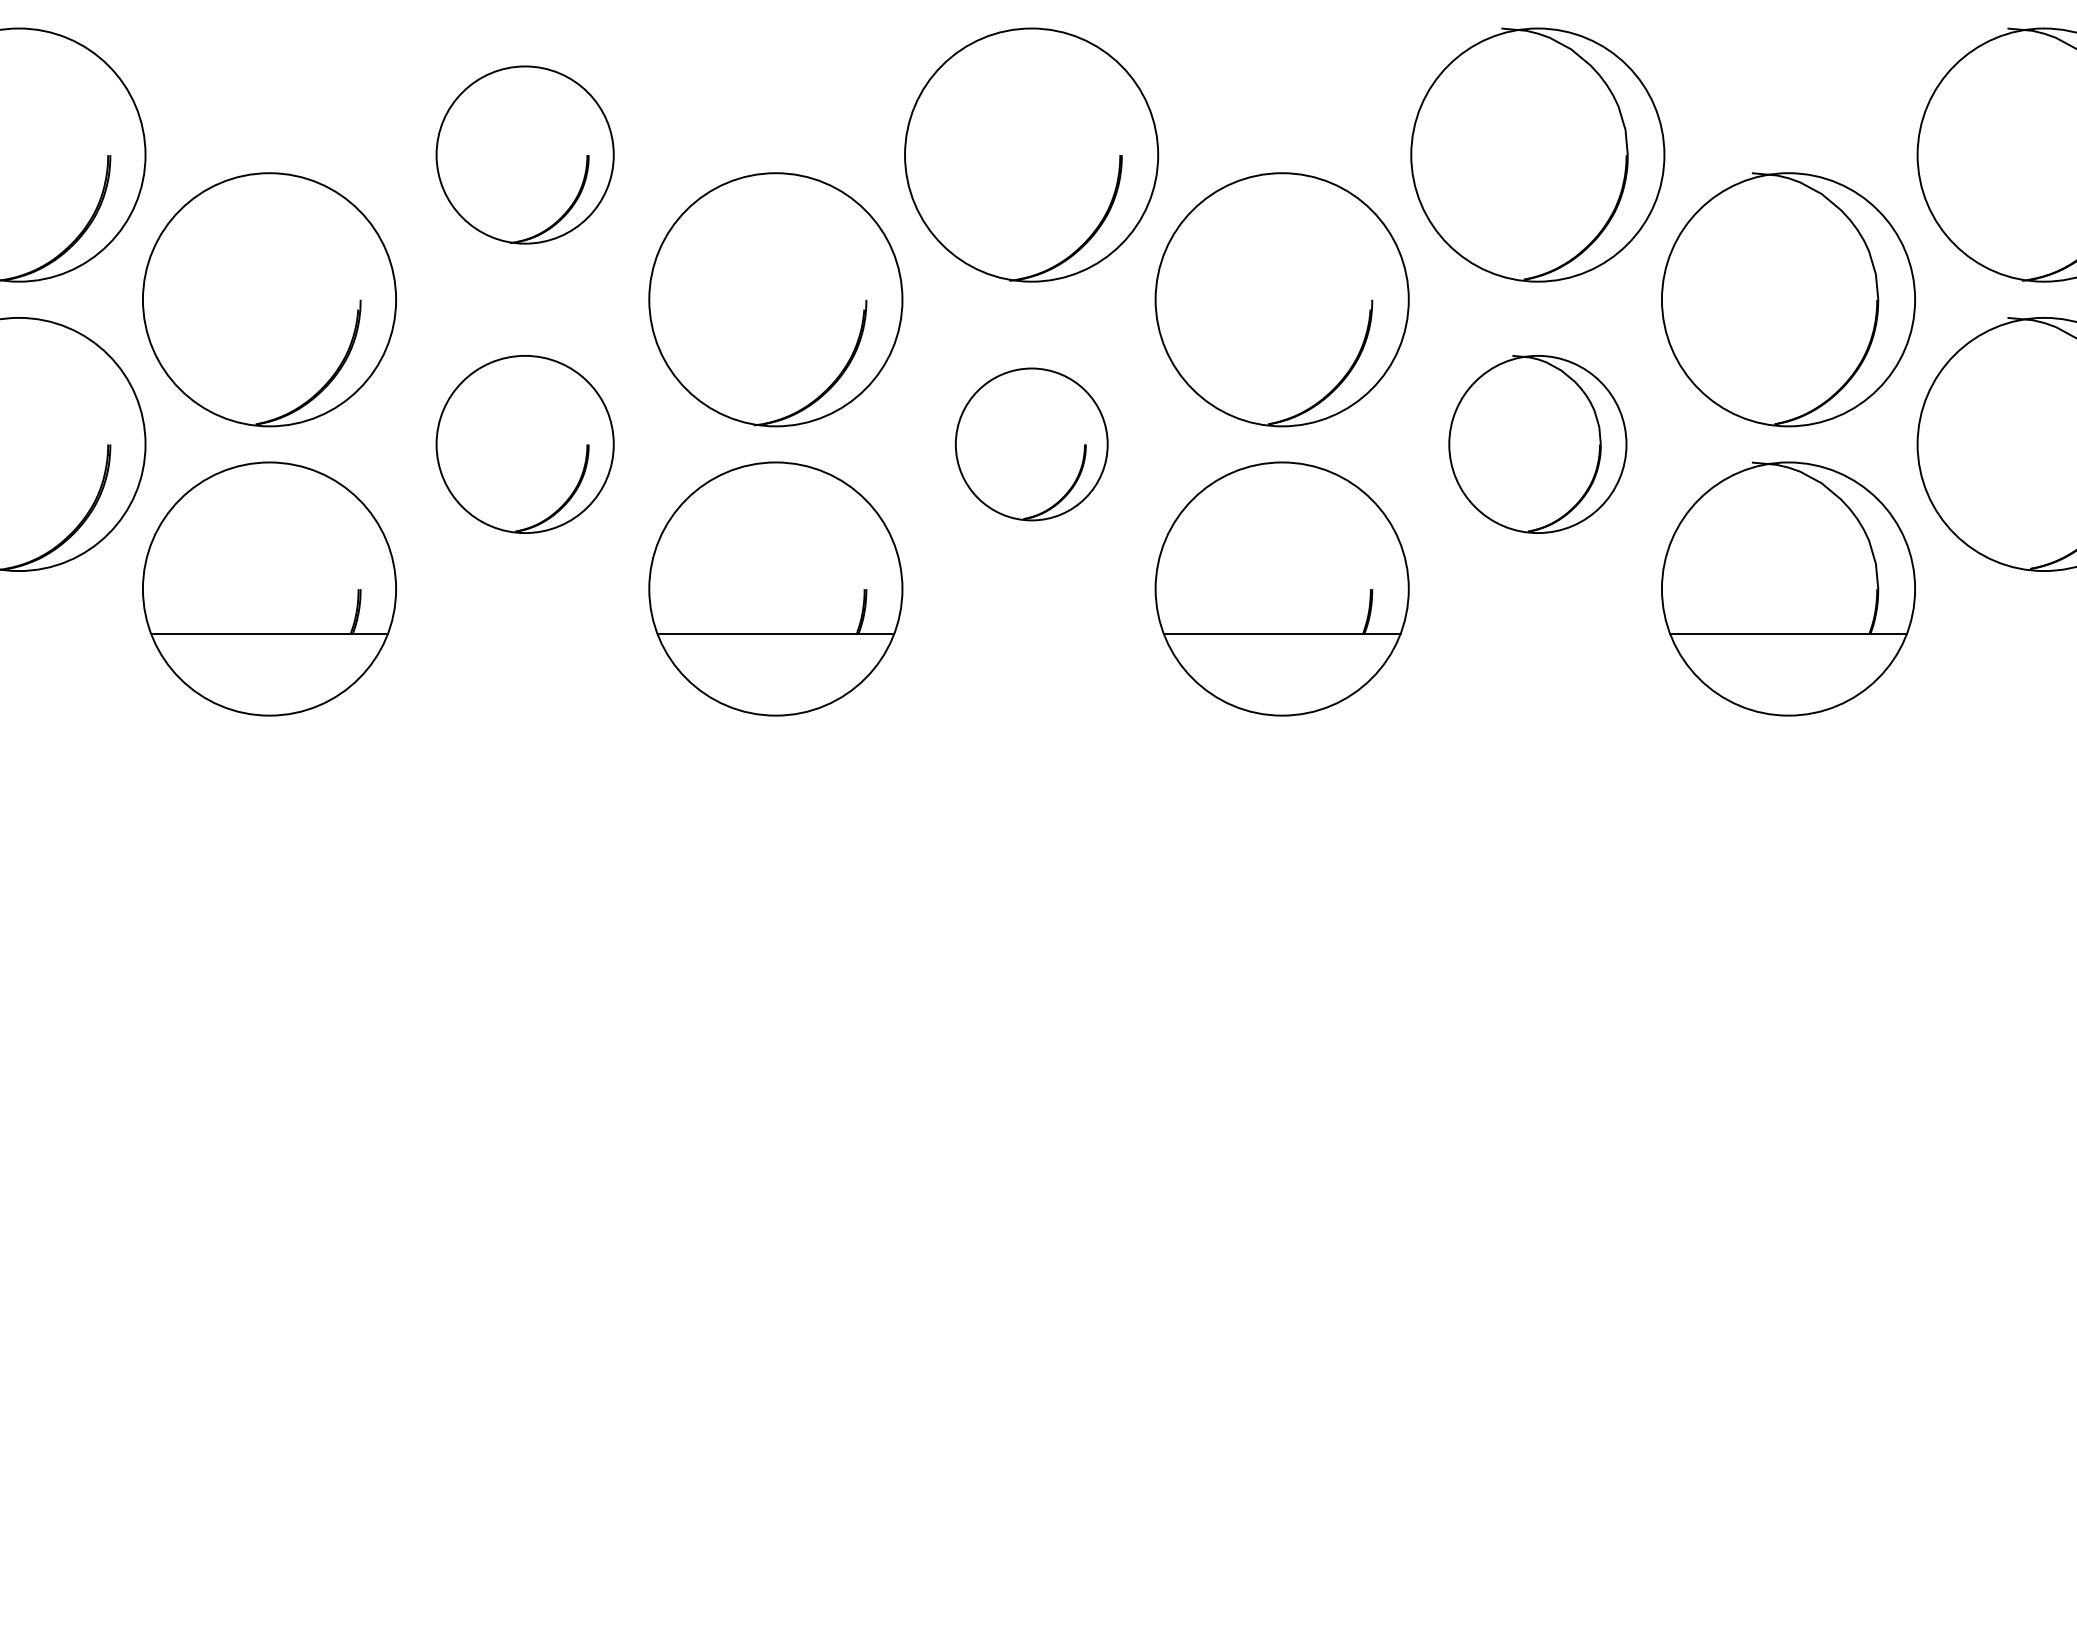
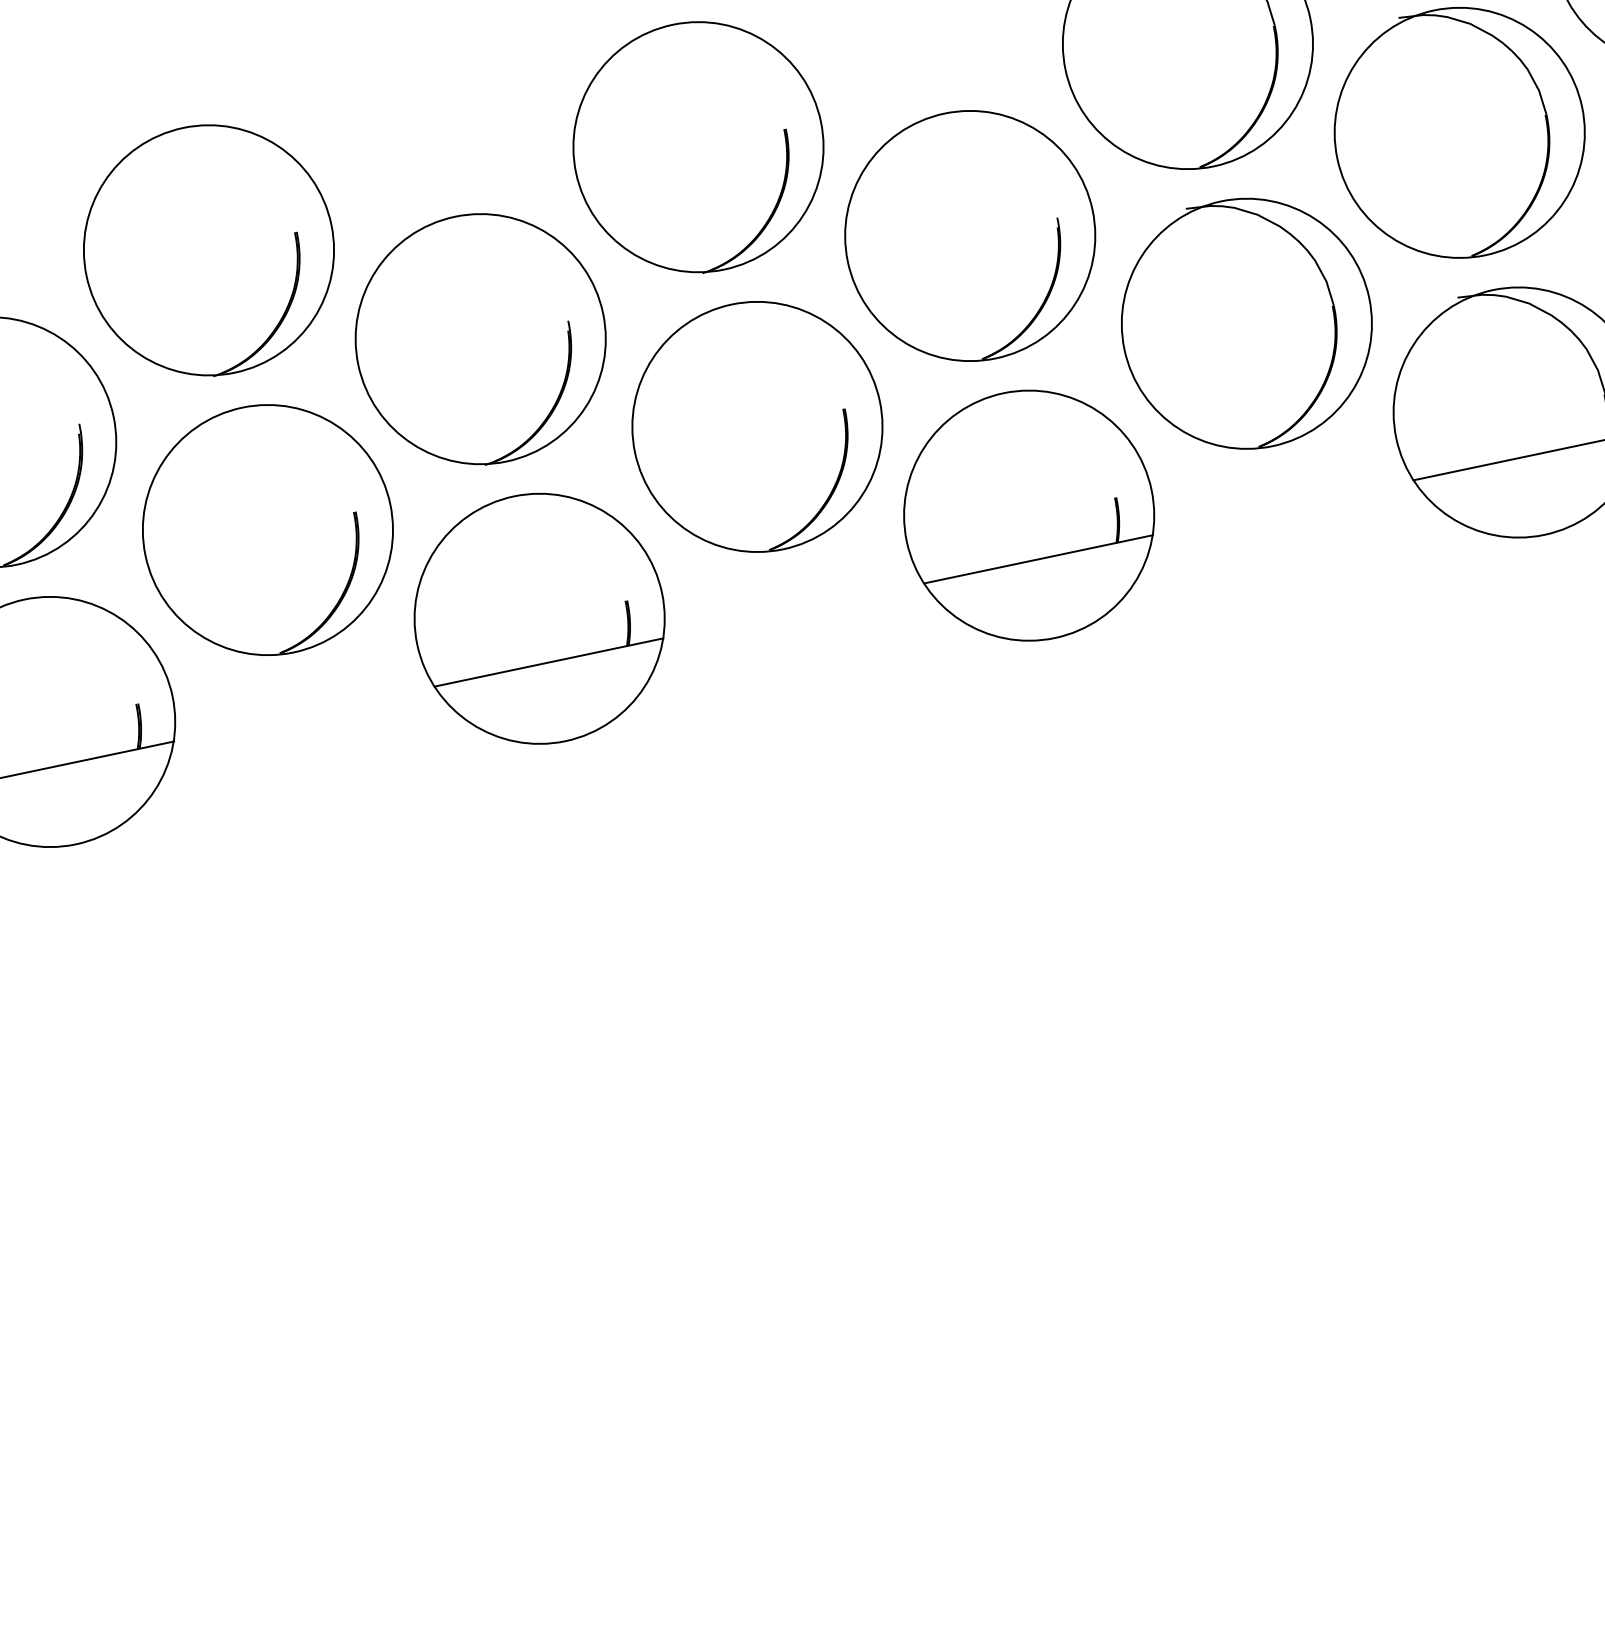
part: (524, 154) -> (208, 249), size x1.43
part: (524, 444) -> (267, 530), size x1.43
part: (1031, 444) -> (757, 427), size x1.67
part: (1537, 444) -> (1246, 323), size x1.43

